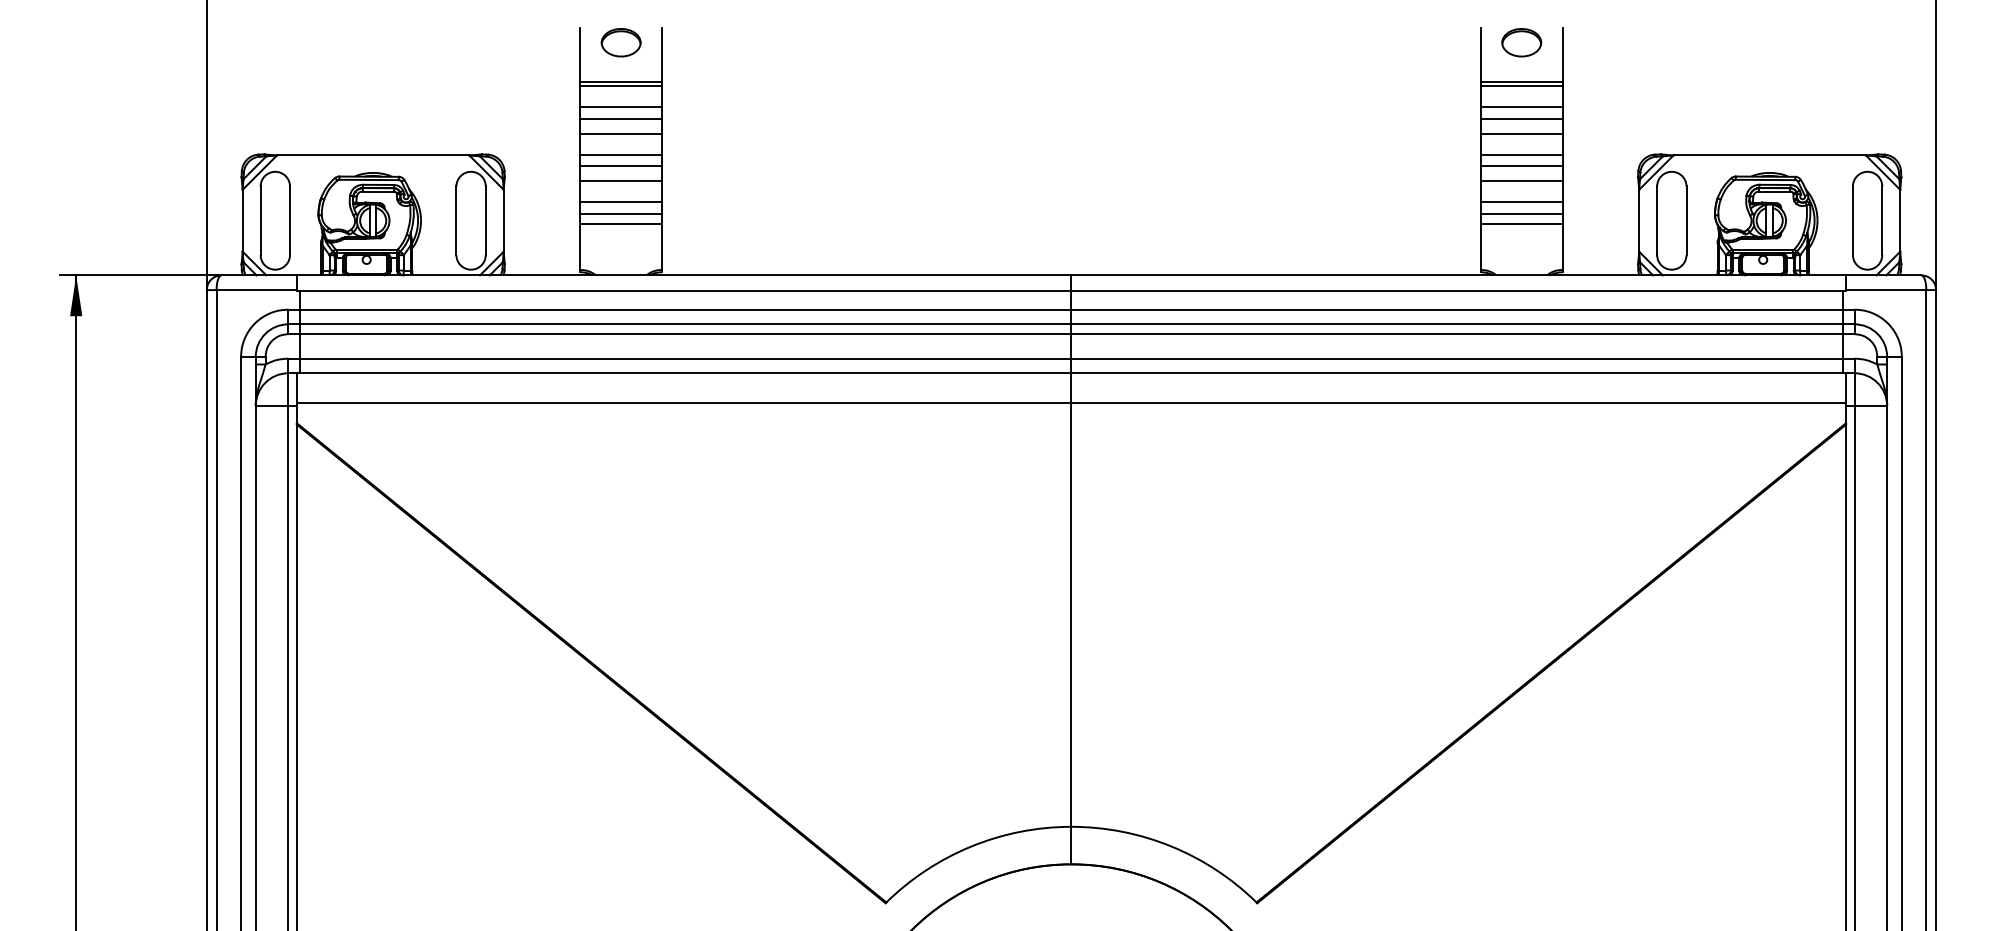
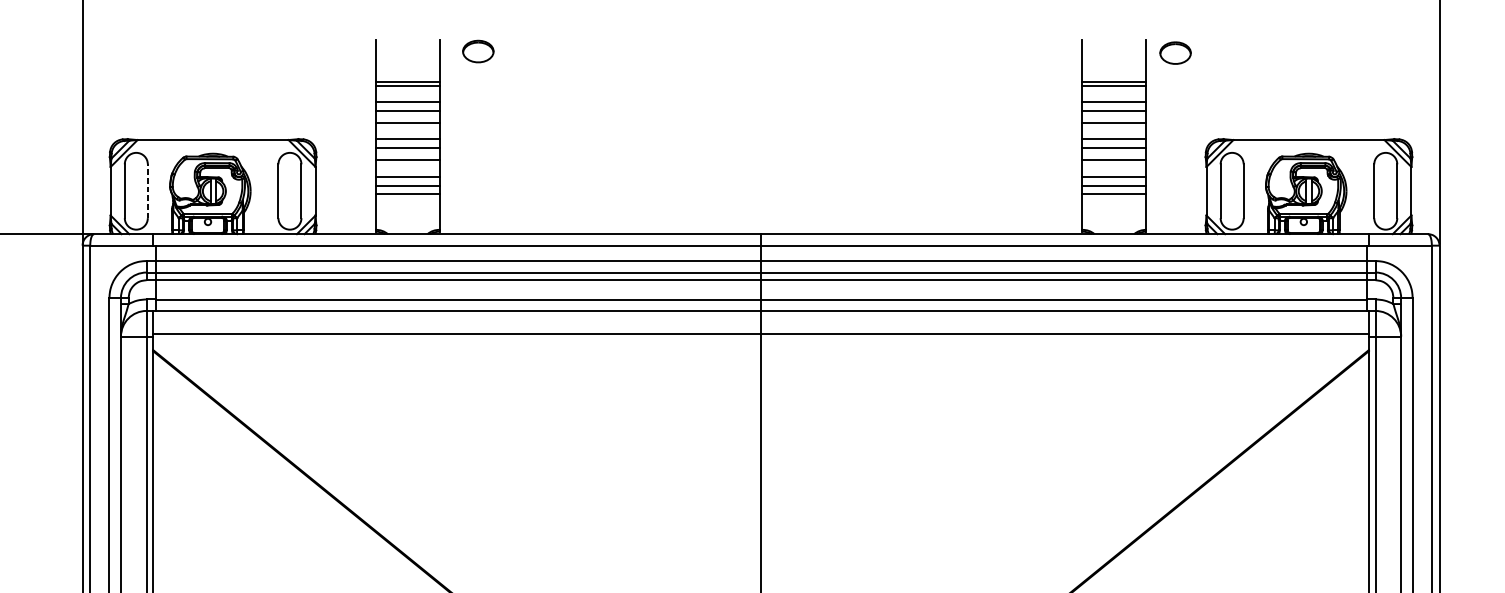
part: (620, 42) -> (477, 51), moved
part: (1521, 42) -> (1175, 52), moved
line: (290, 220) -> (148, 191), solid -> dashed

